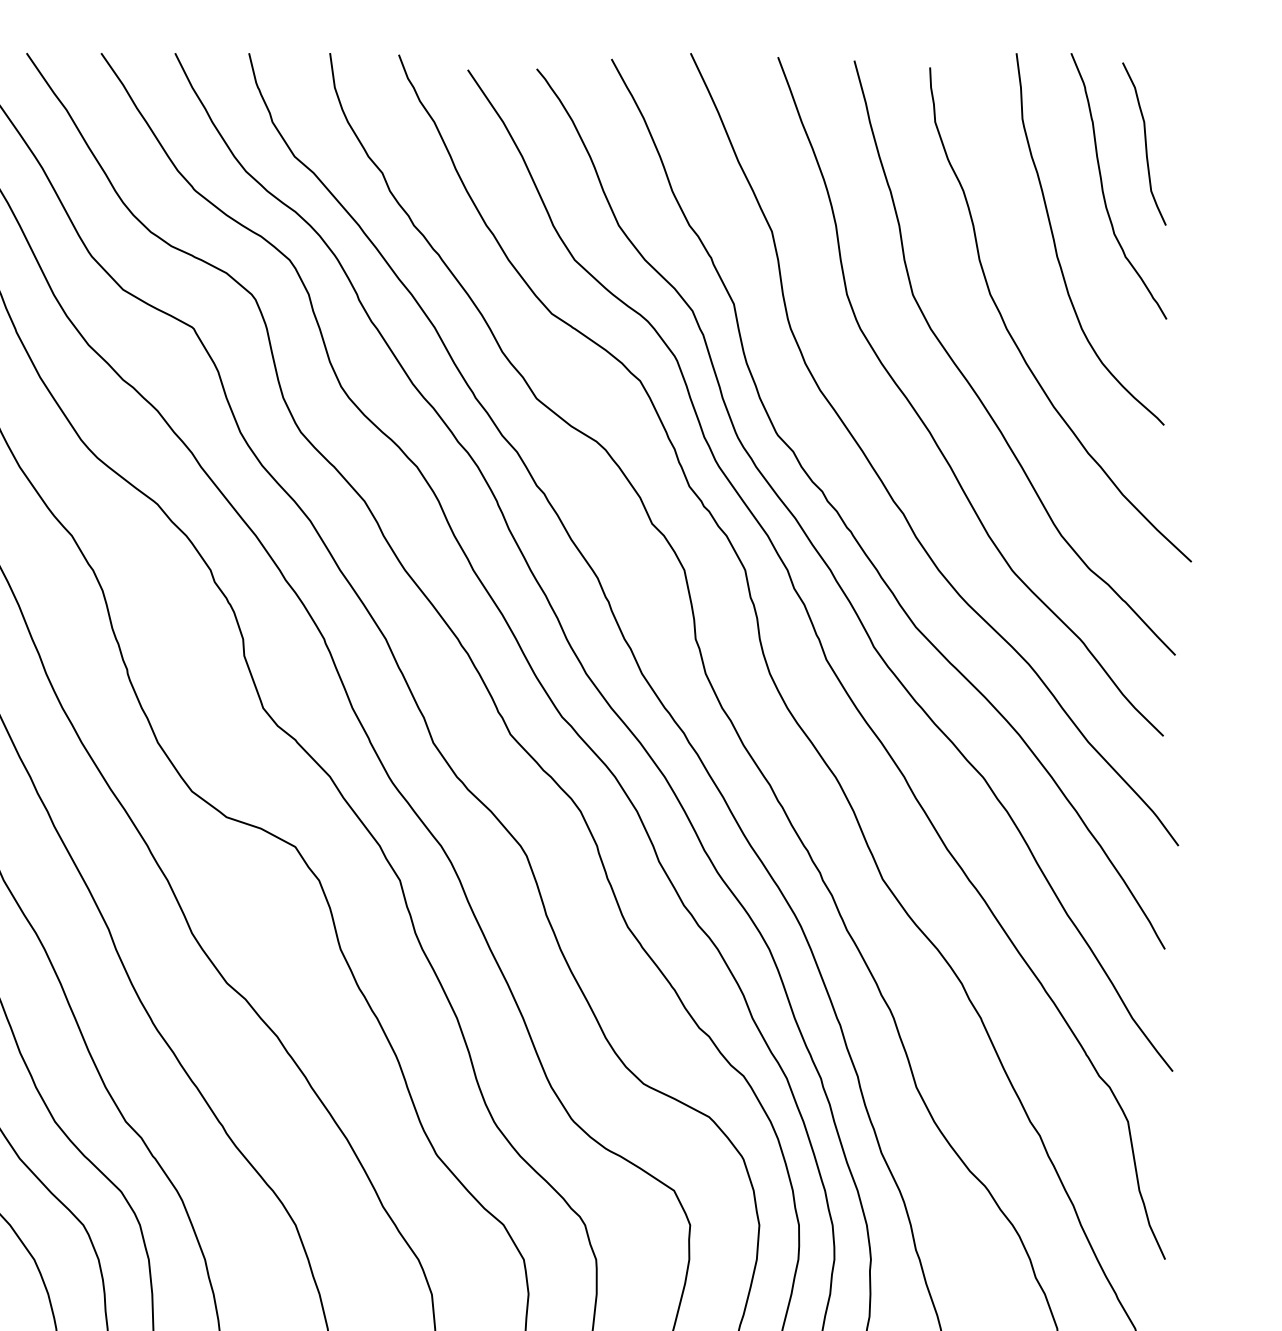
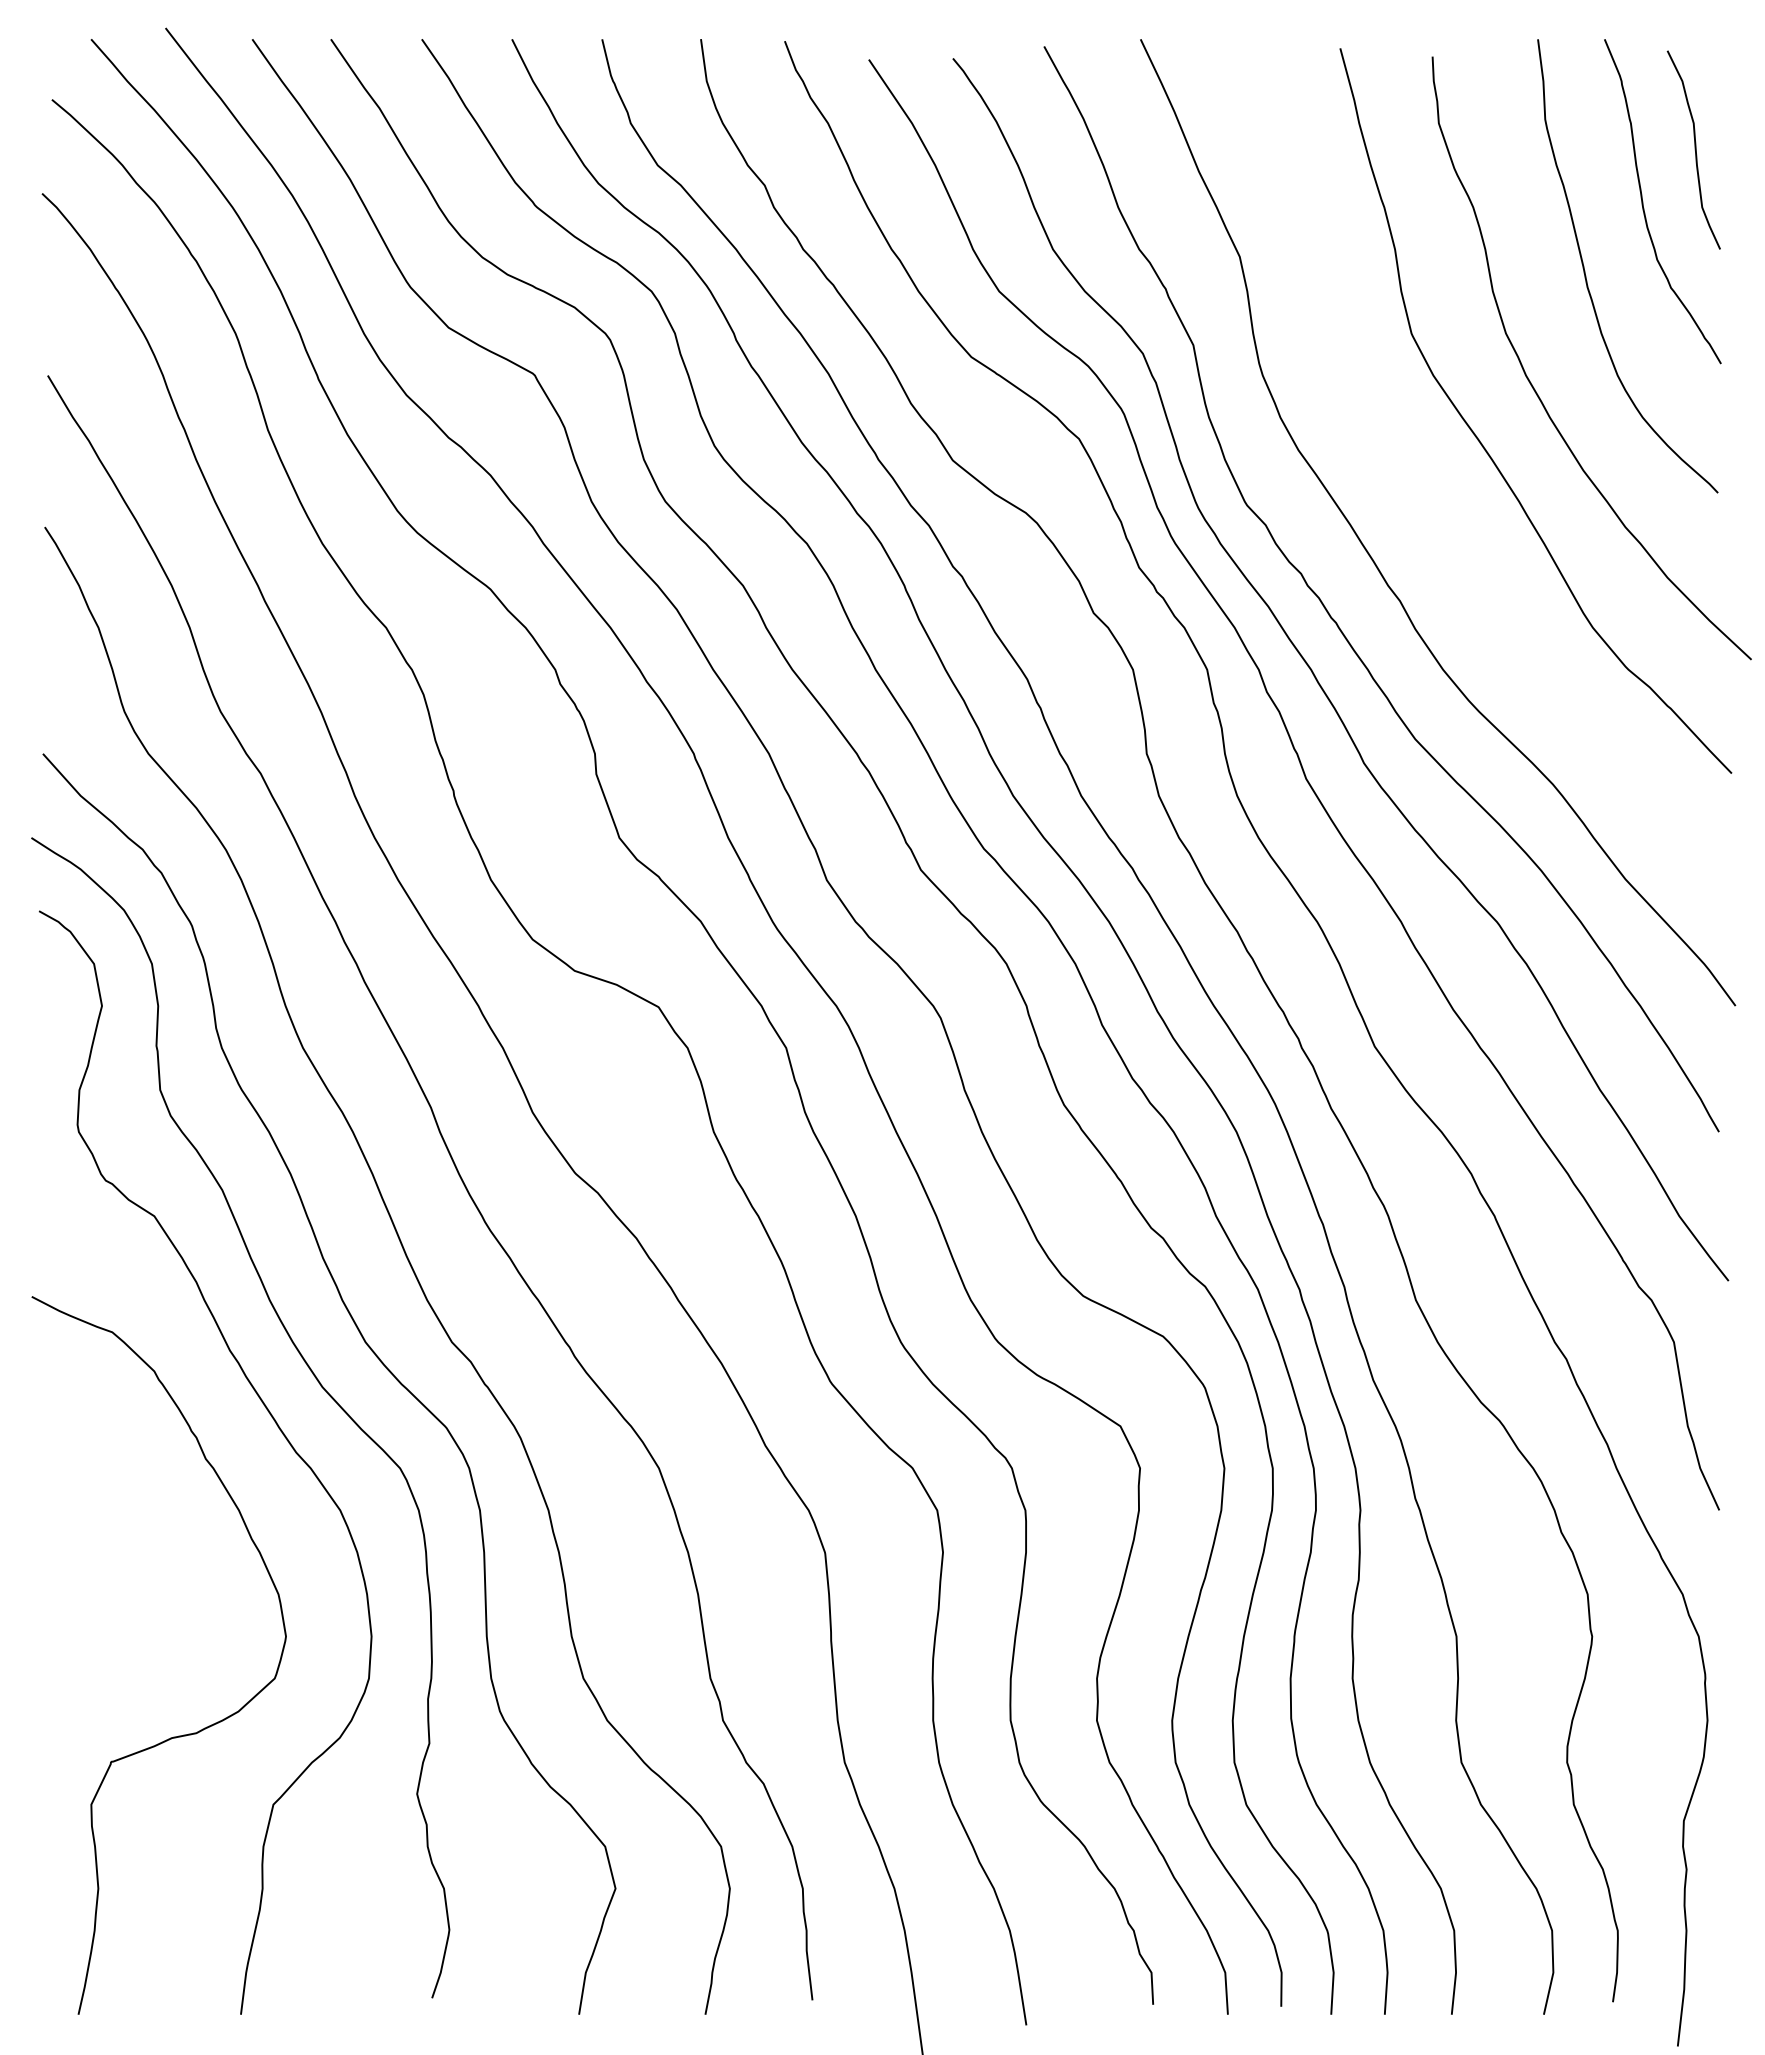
curve: (925, 424) -> (1427, 492), removed

